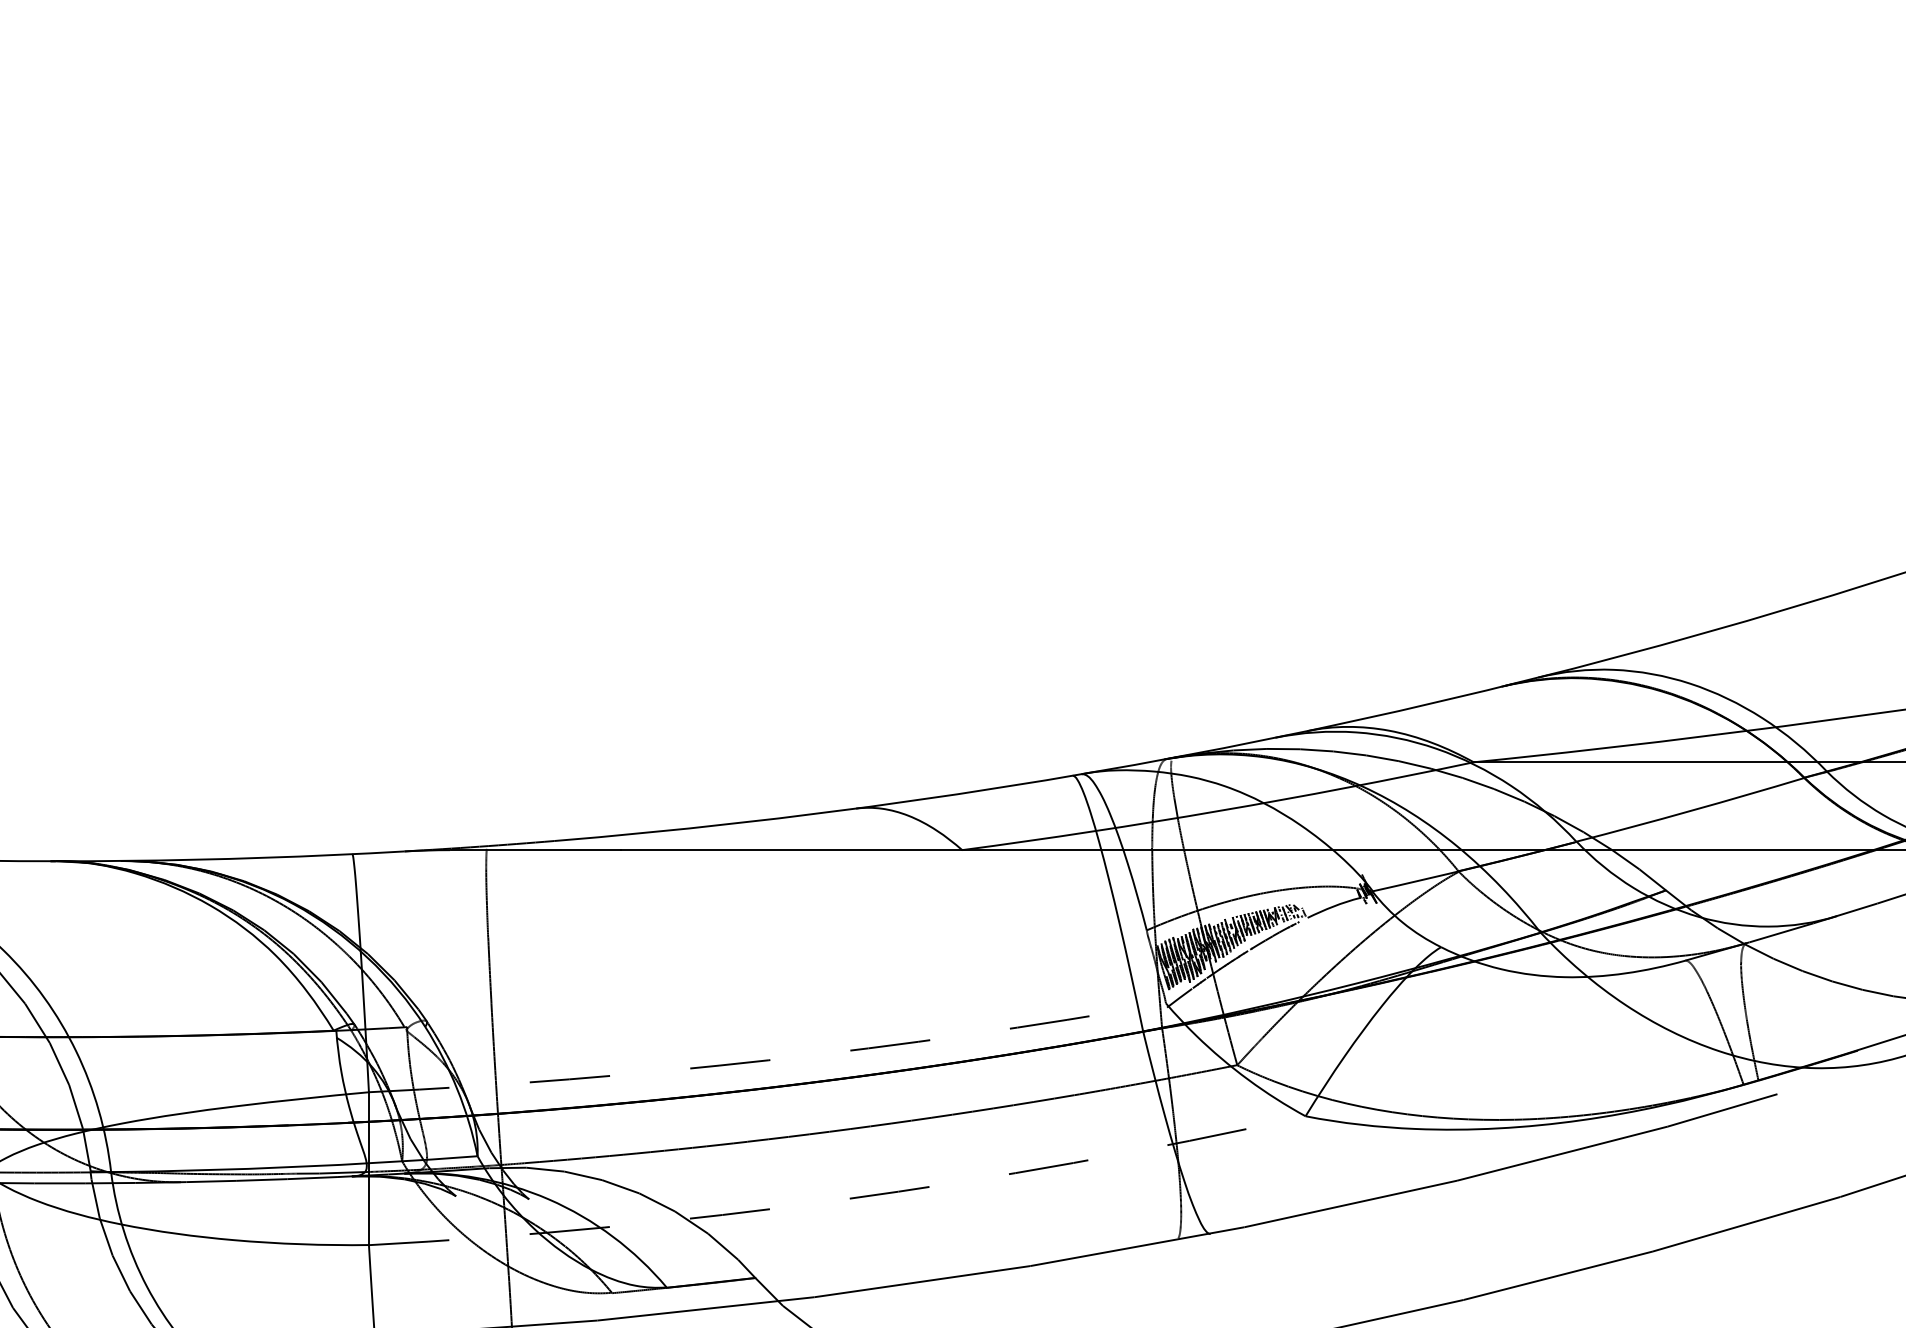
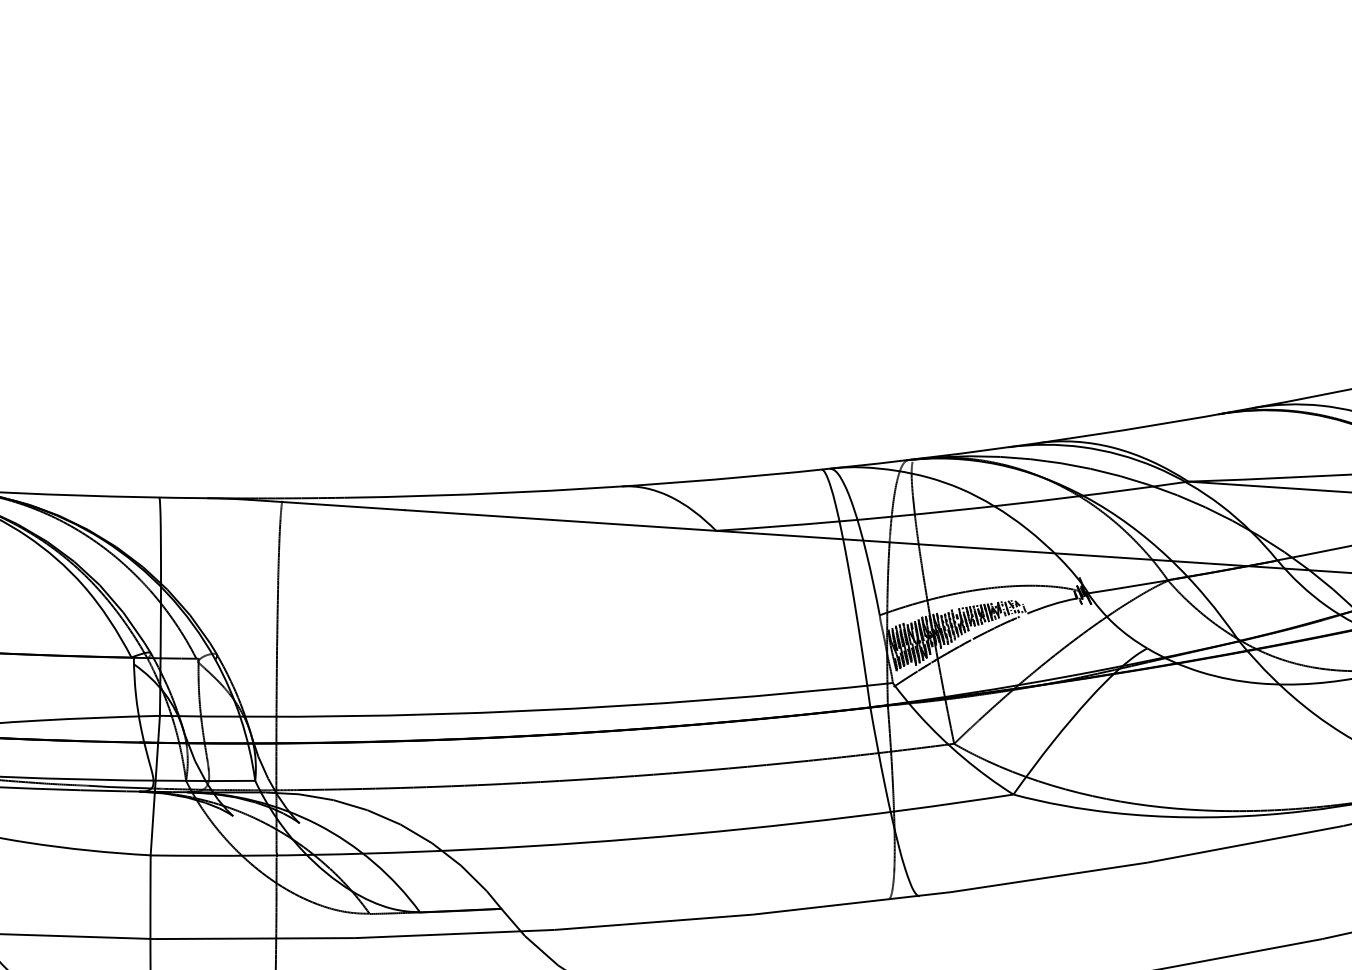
arc: (768, 1060) -> (526, 711), dashed -> solid
arc: (839, 1200) -> (582, 843), dashed -> solid

